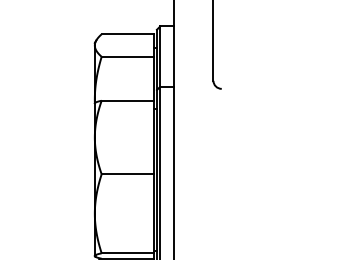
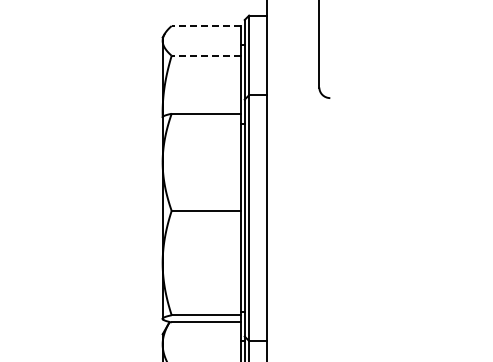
line: (128, 34) -> (206, 26), solid -> dashed
line: (128, 56) -> (206, 55), solid -> dashed

